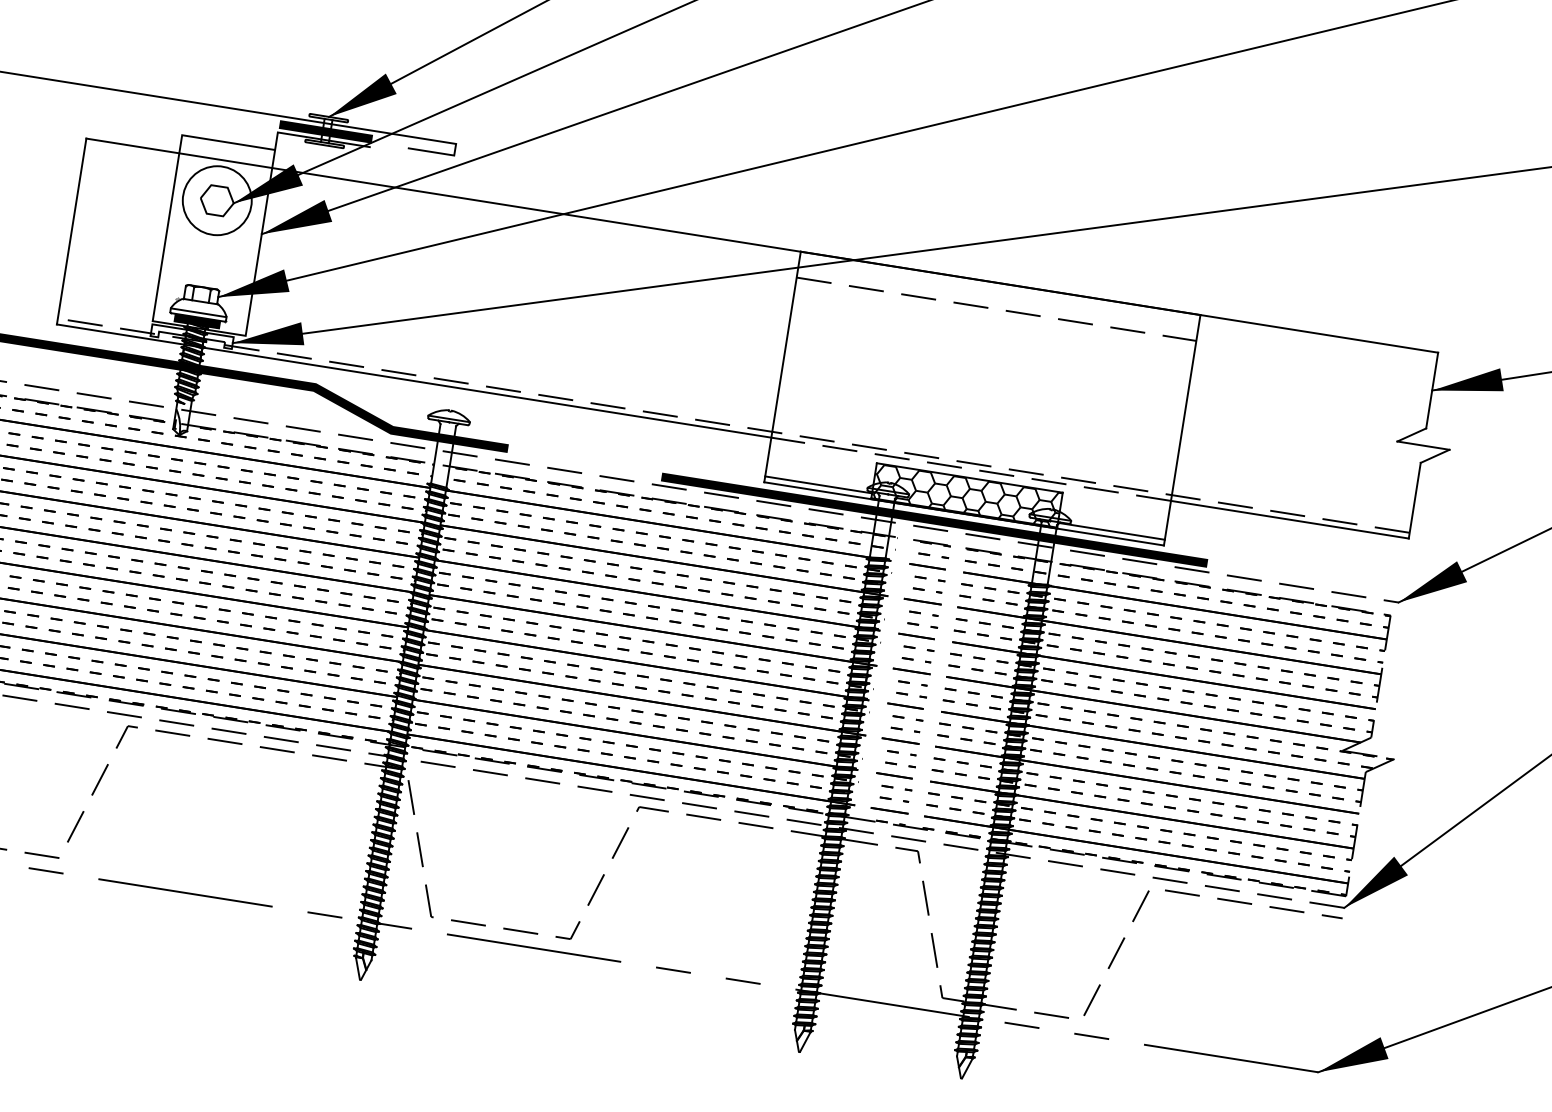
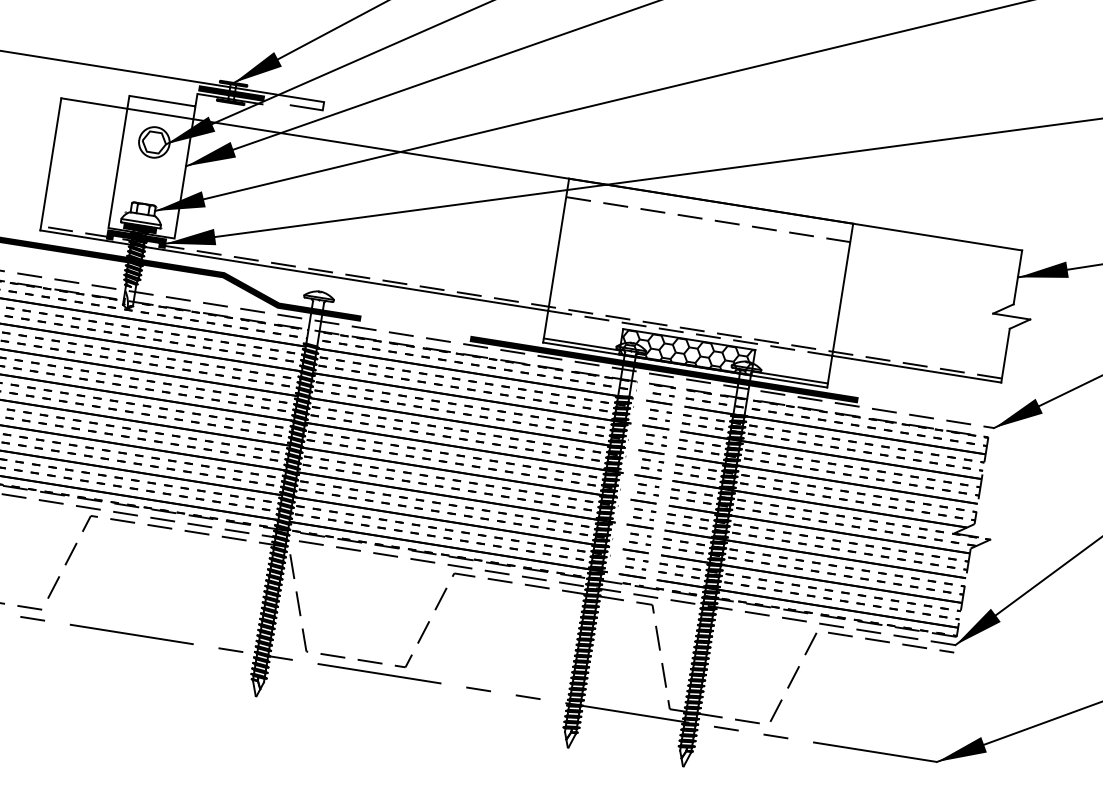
circle: (216, 200) -> (153, 142), size x0.62
fill: (191, 336) -> (136, 238), added

